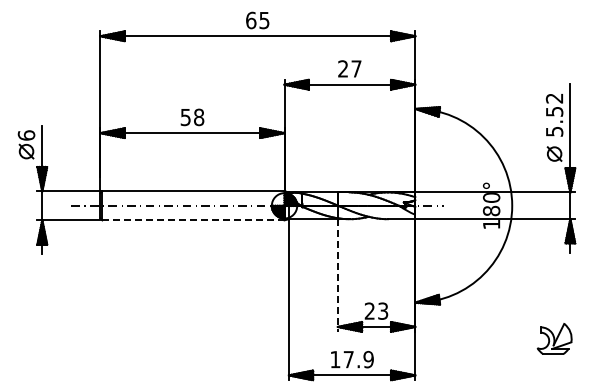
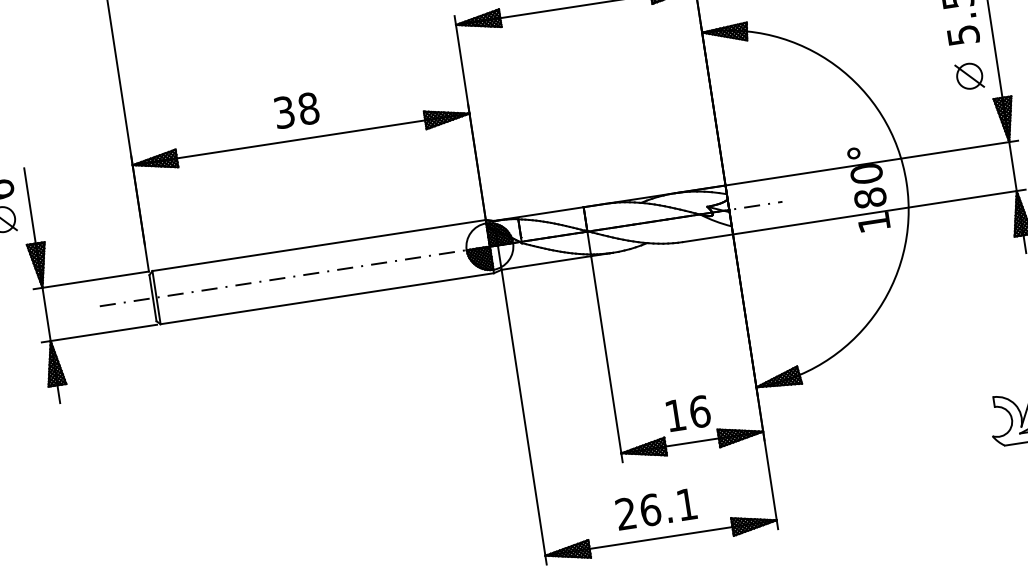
text: (185, 116) -> (283, 110), 58 -> 38
line: (193, 220) -> (327, 298), dashed -> solid
line: (337, 276) -> (606, 361), dashed -> solid
text: (376, 310) -> (687, 412), 23 -> 16
text: (351, 359) -> (655, 509), 17.9 -> 26.1

